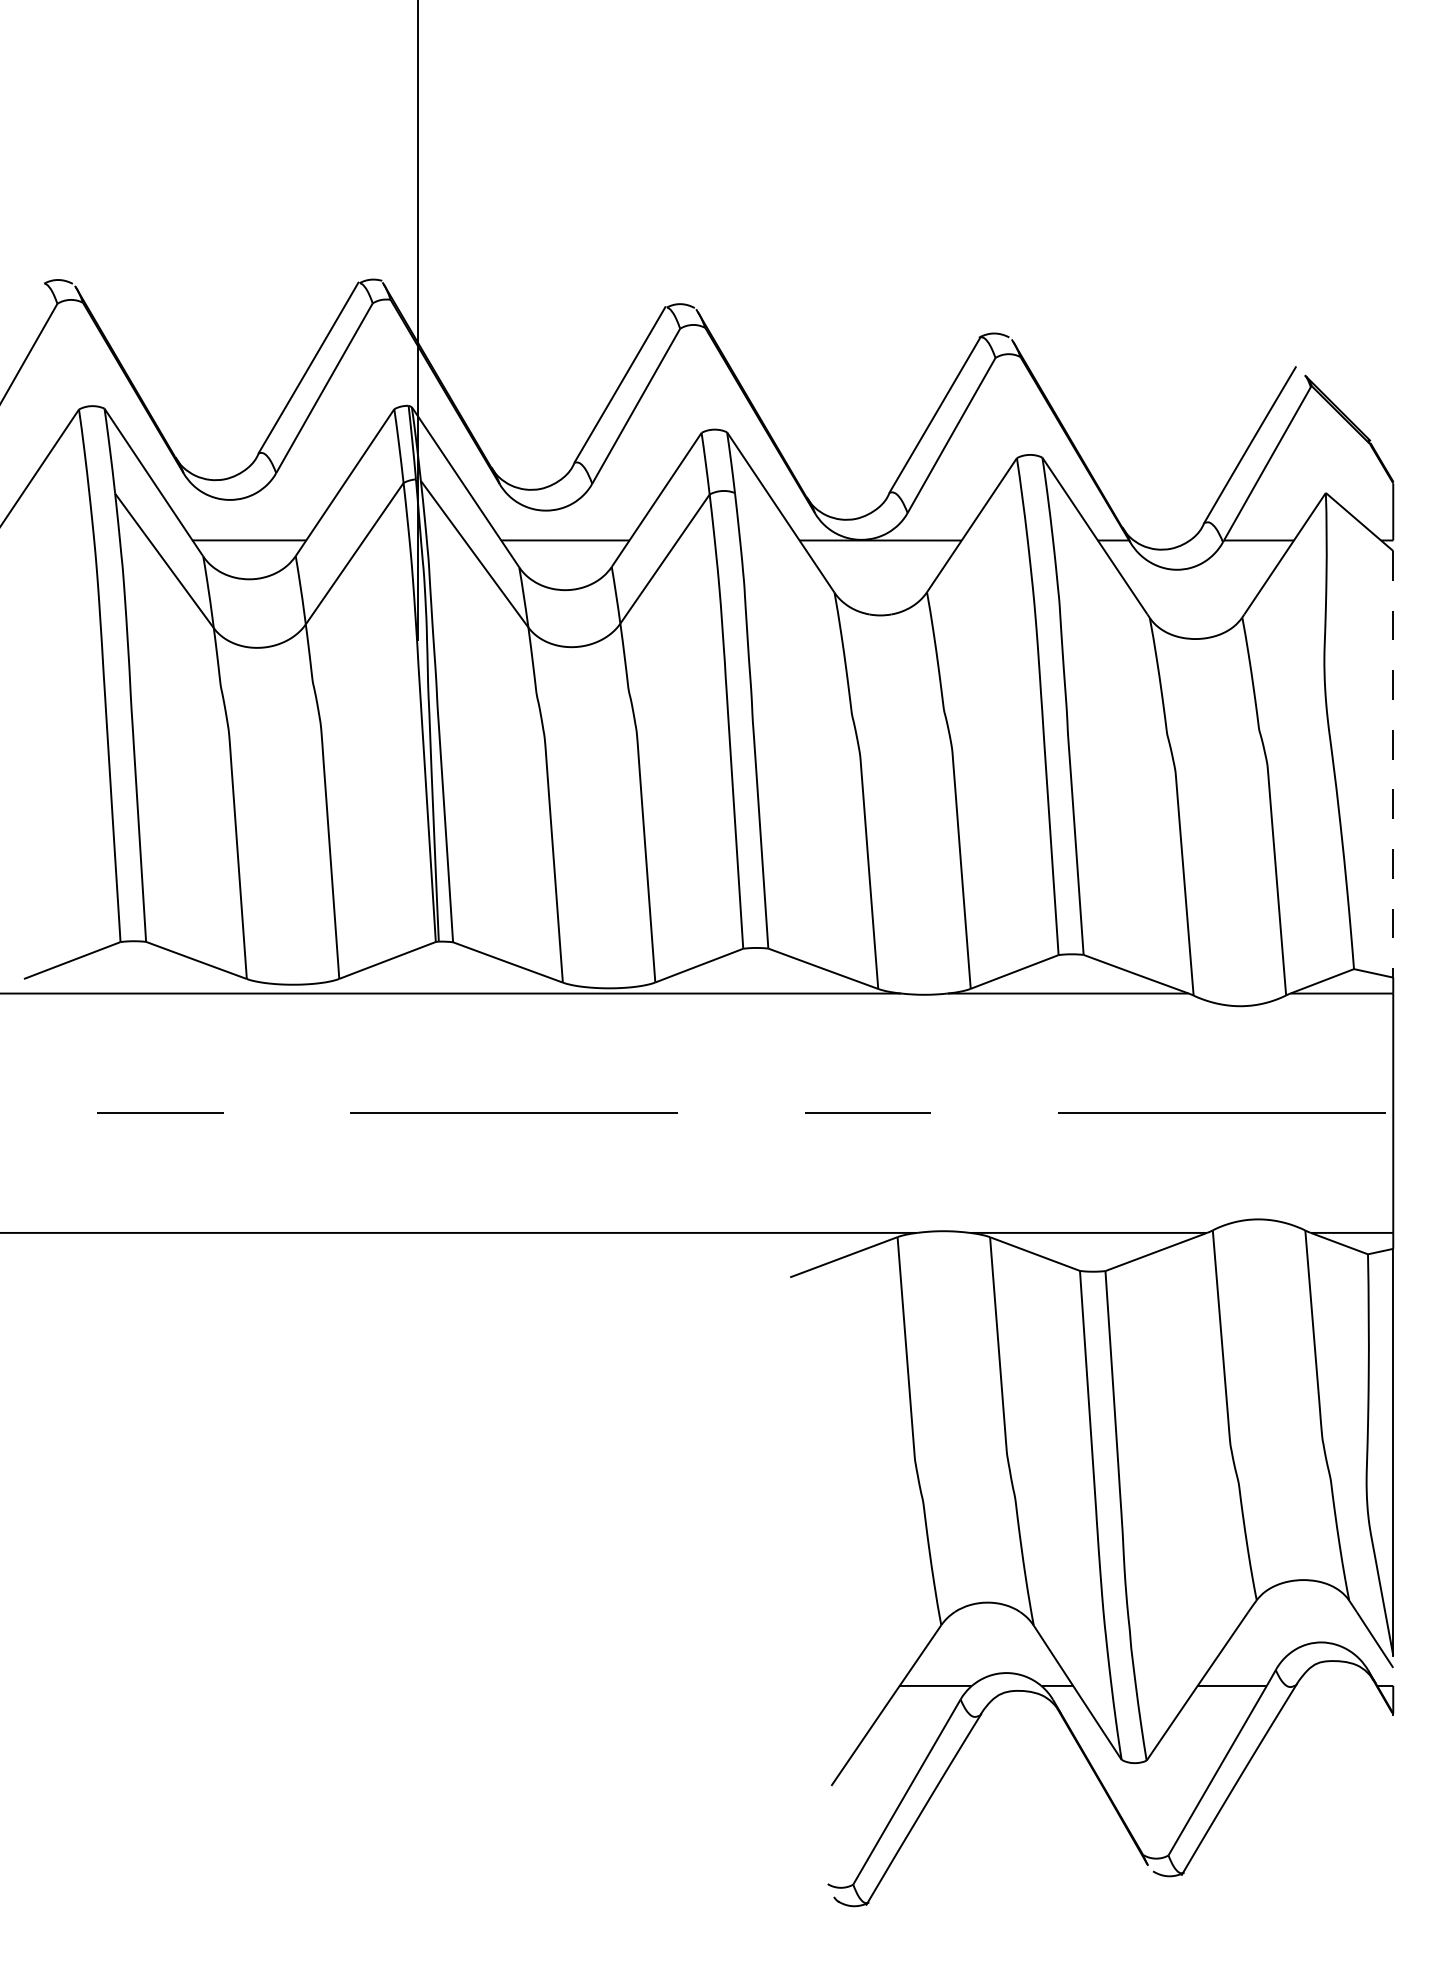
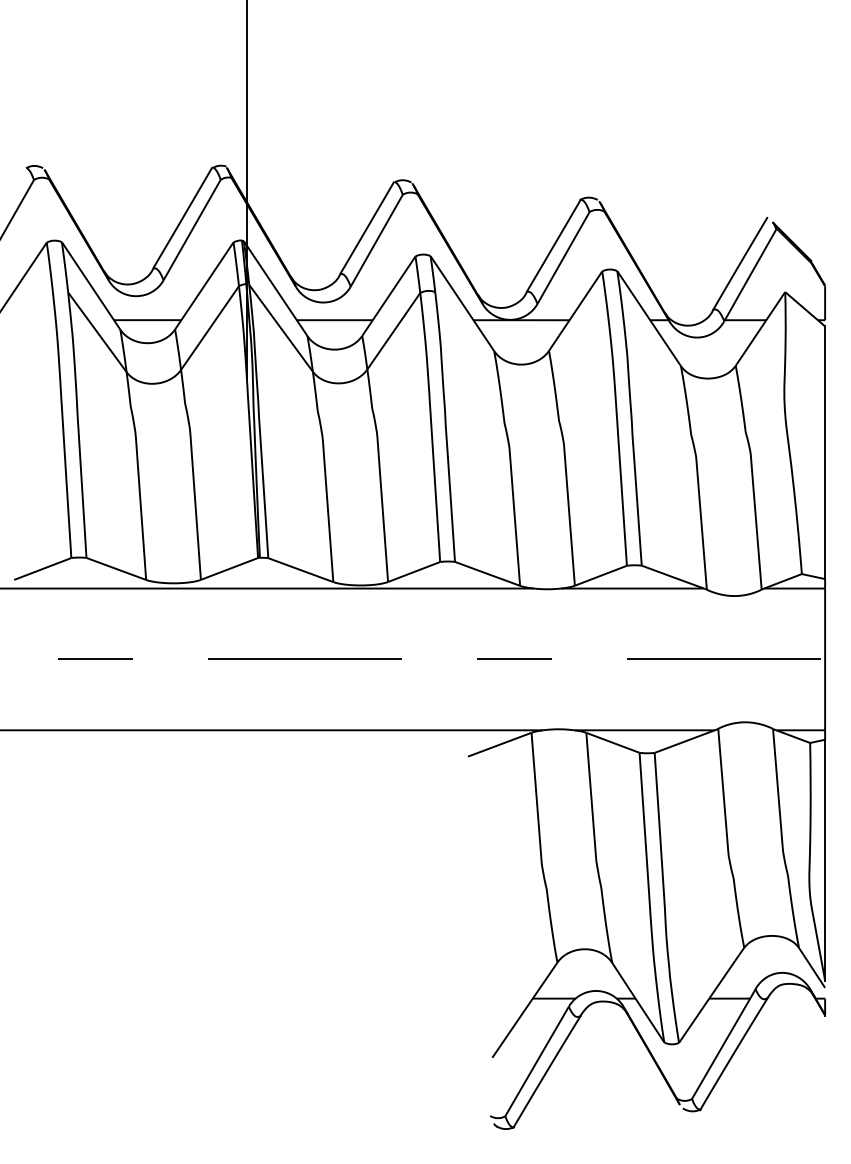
line: (1393, 765) -> (825, 453), dashed -> solid

